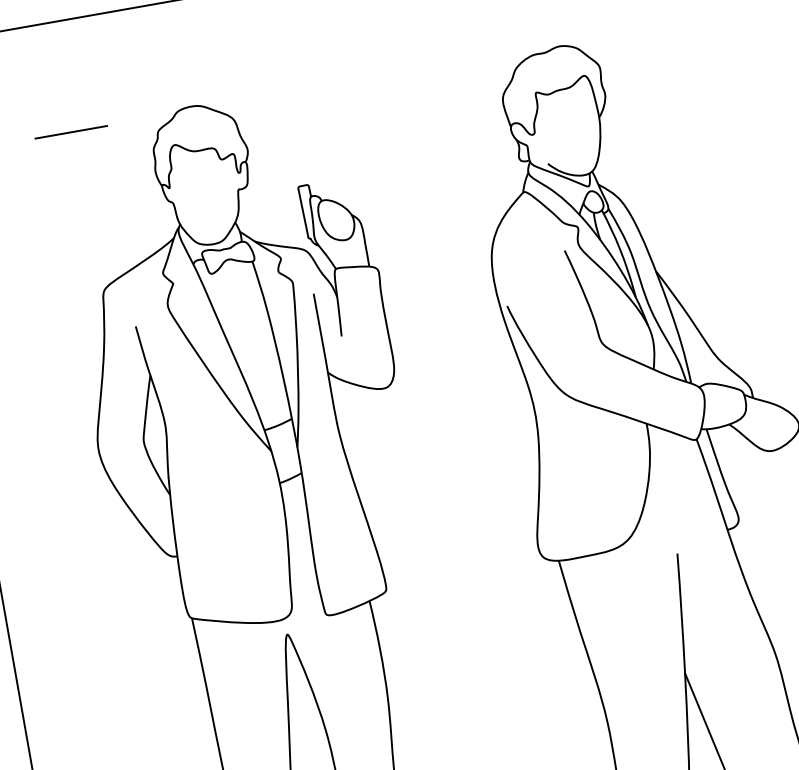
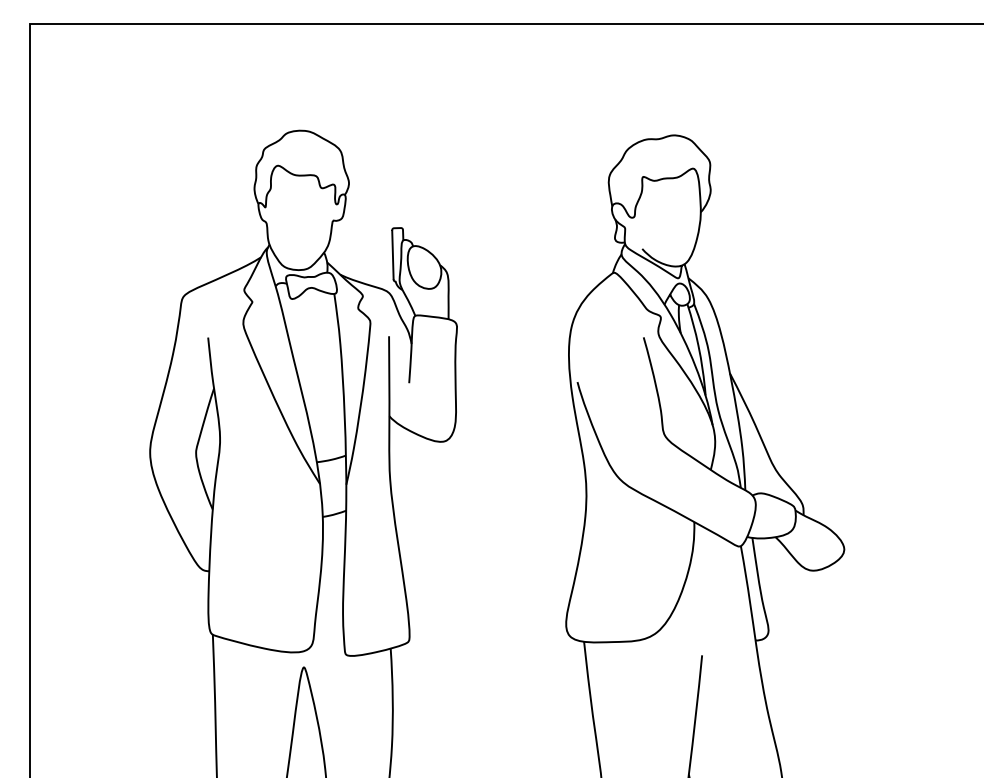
line: (71, 131) -> (178, 134), removed

